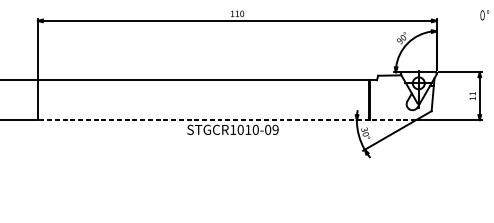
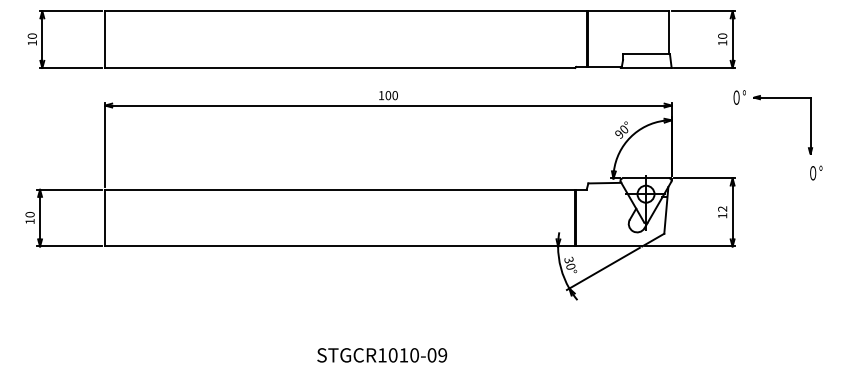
text: (237, 13) -> (388, 95), 110 -> 100
text: (472, 93) -> (722, 208), 11 -> 12
line: (226, 120) -> (373, 246), dashed -> solid
text: (233, 130) -> (382, 355), moved

